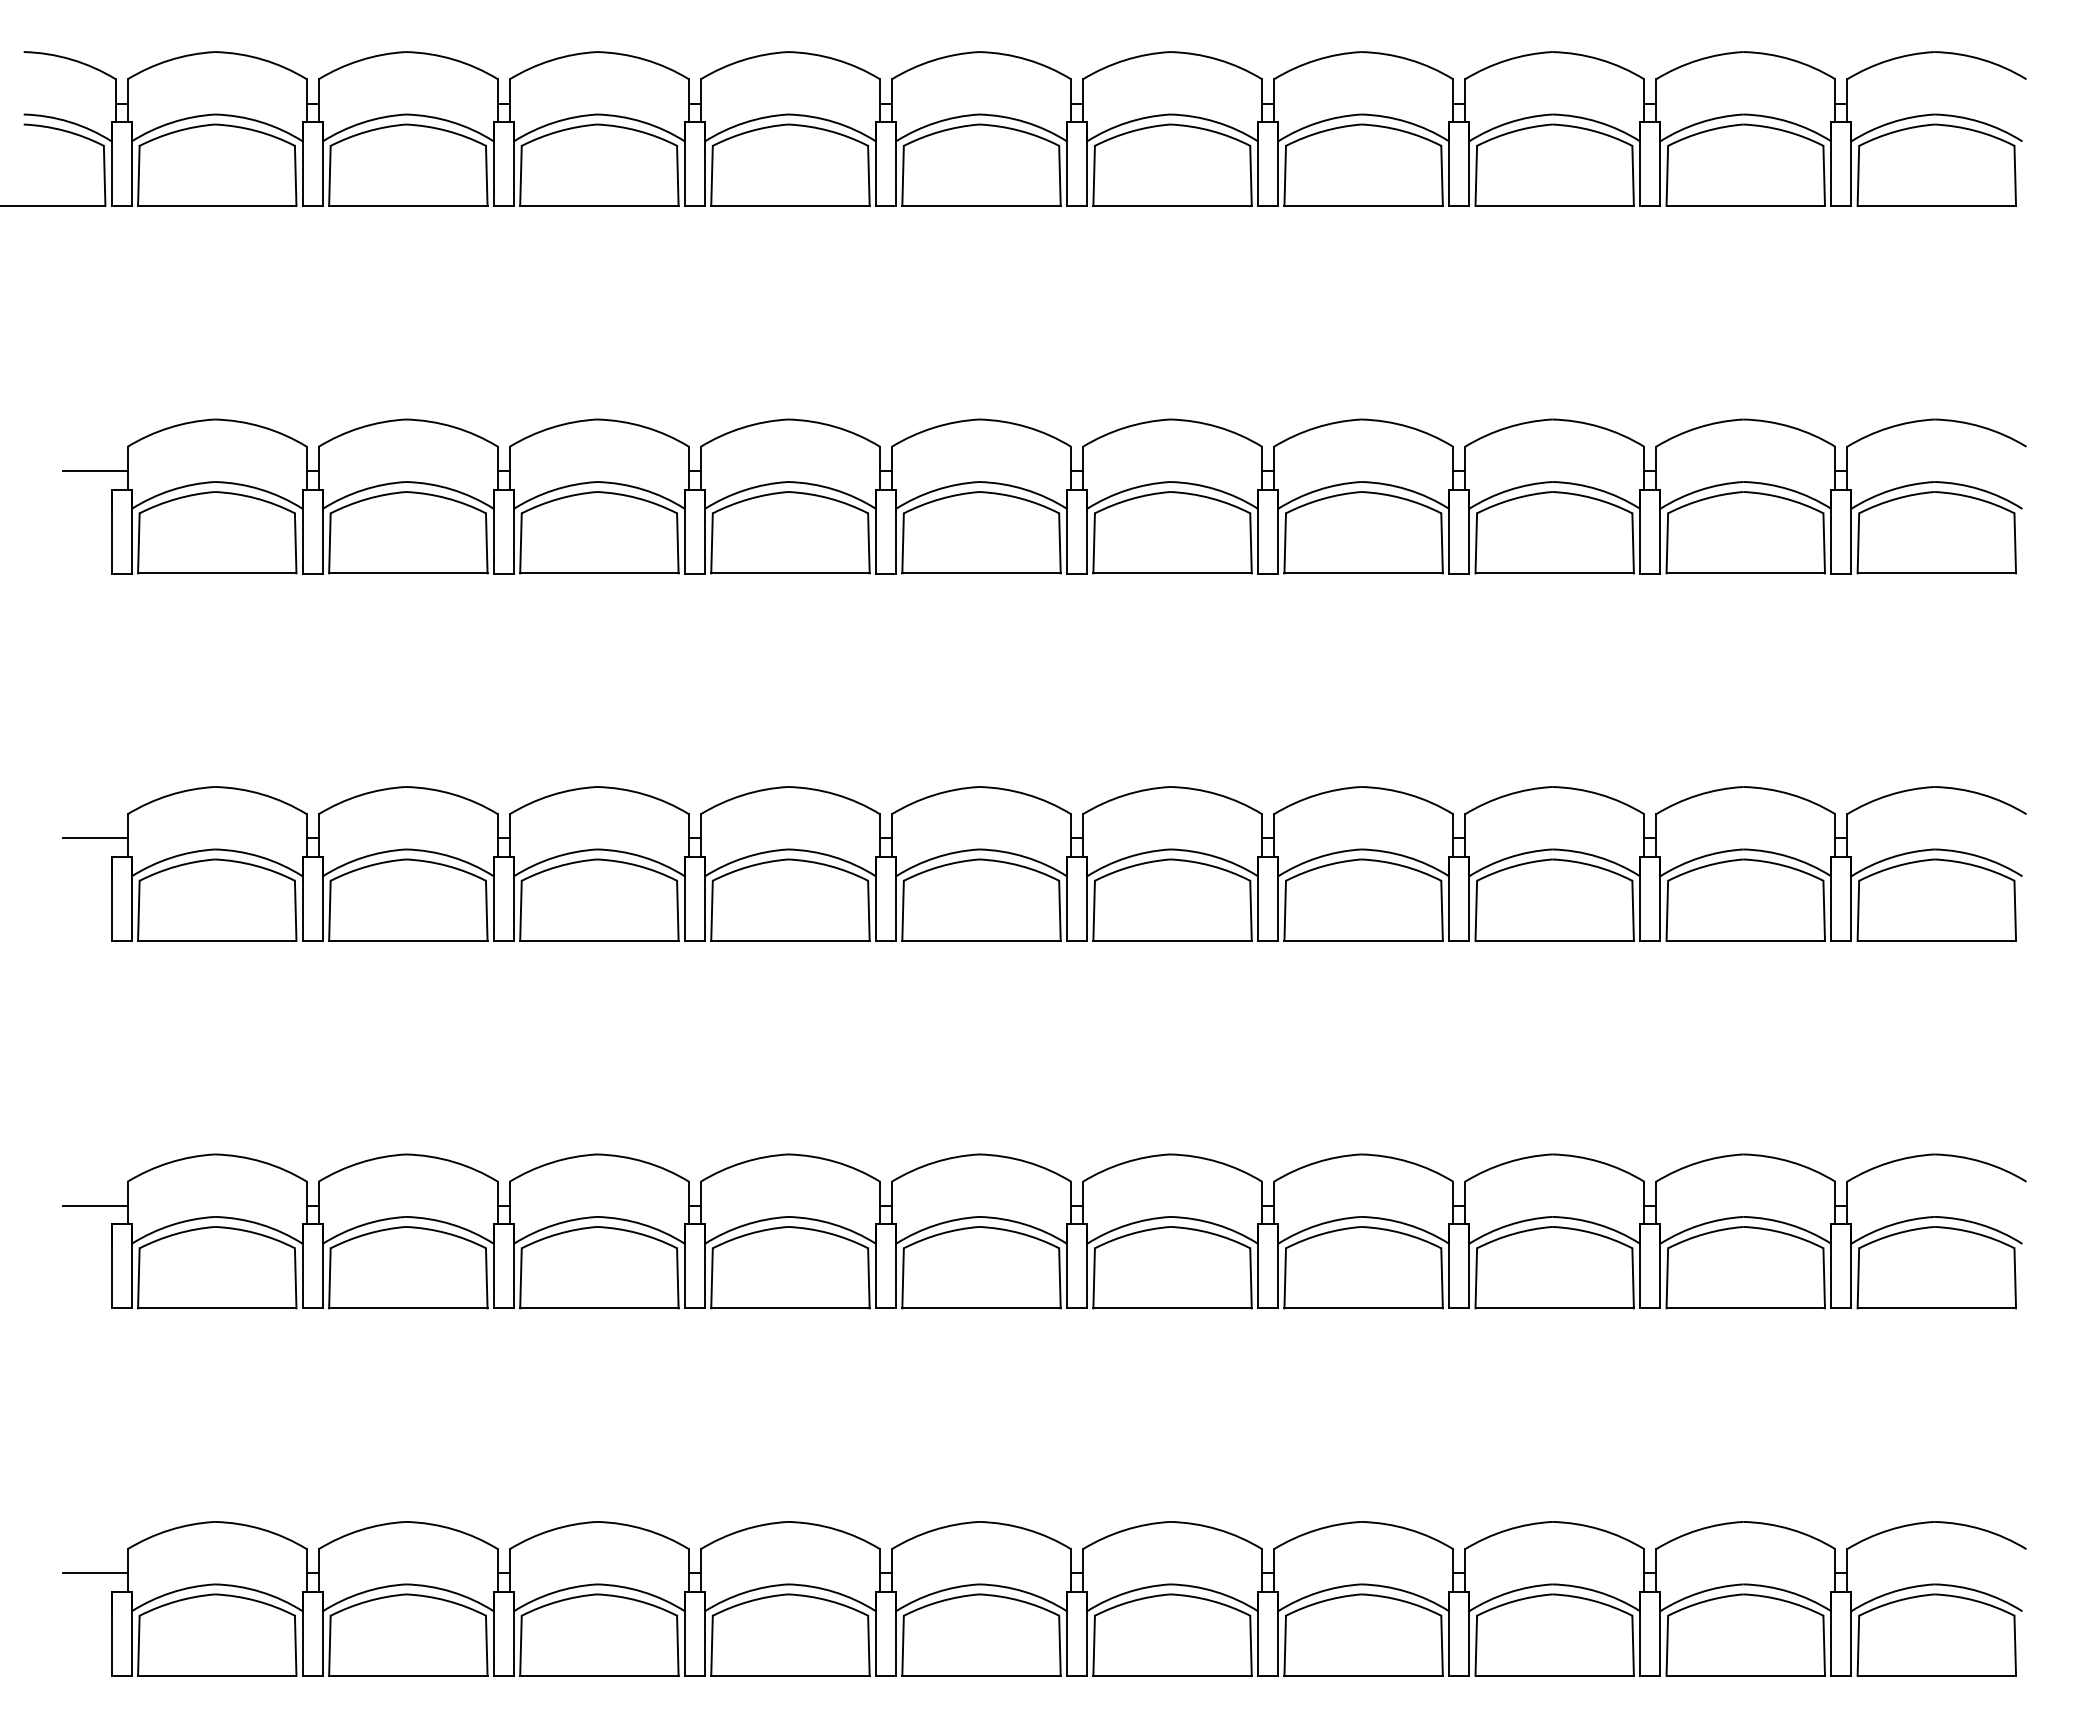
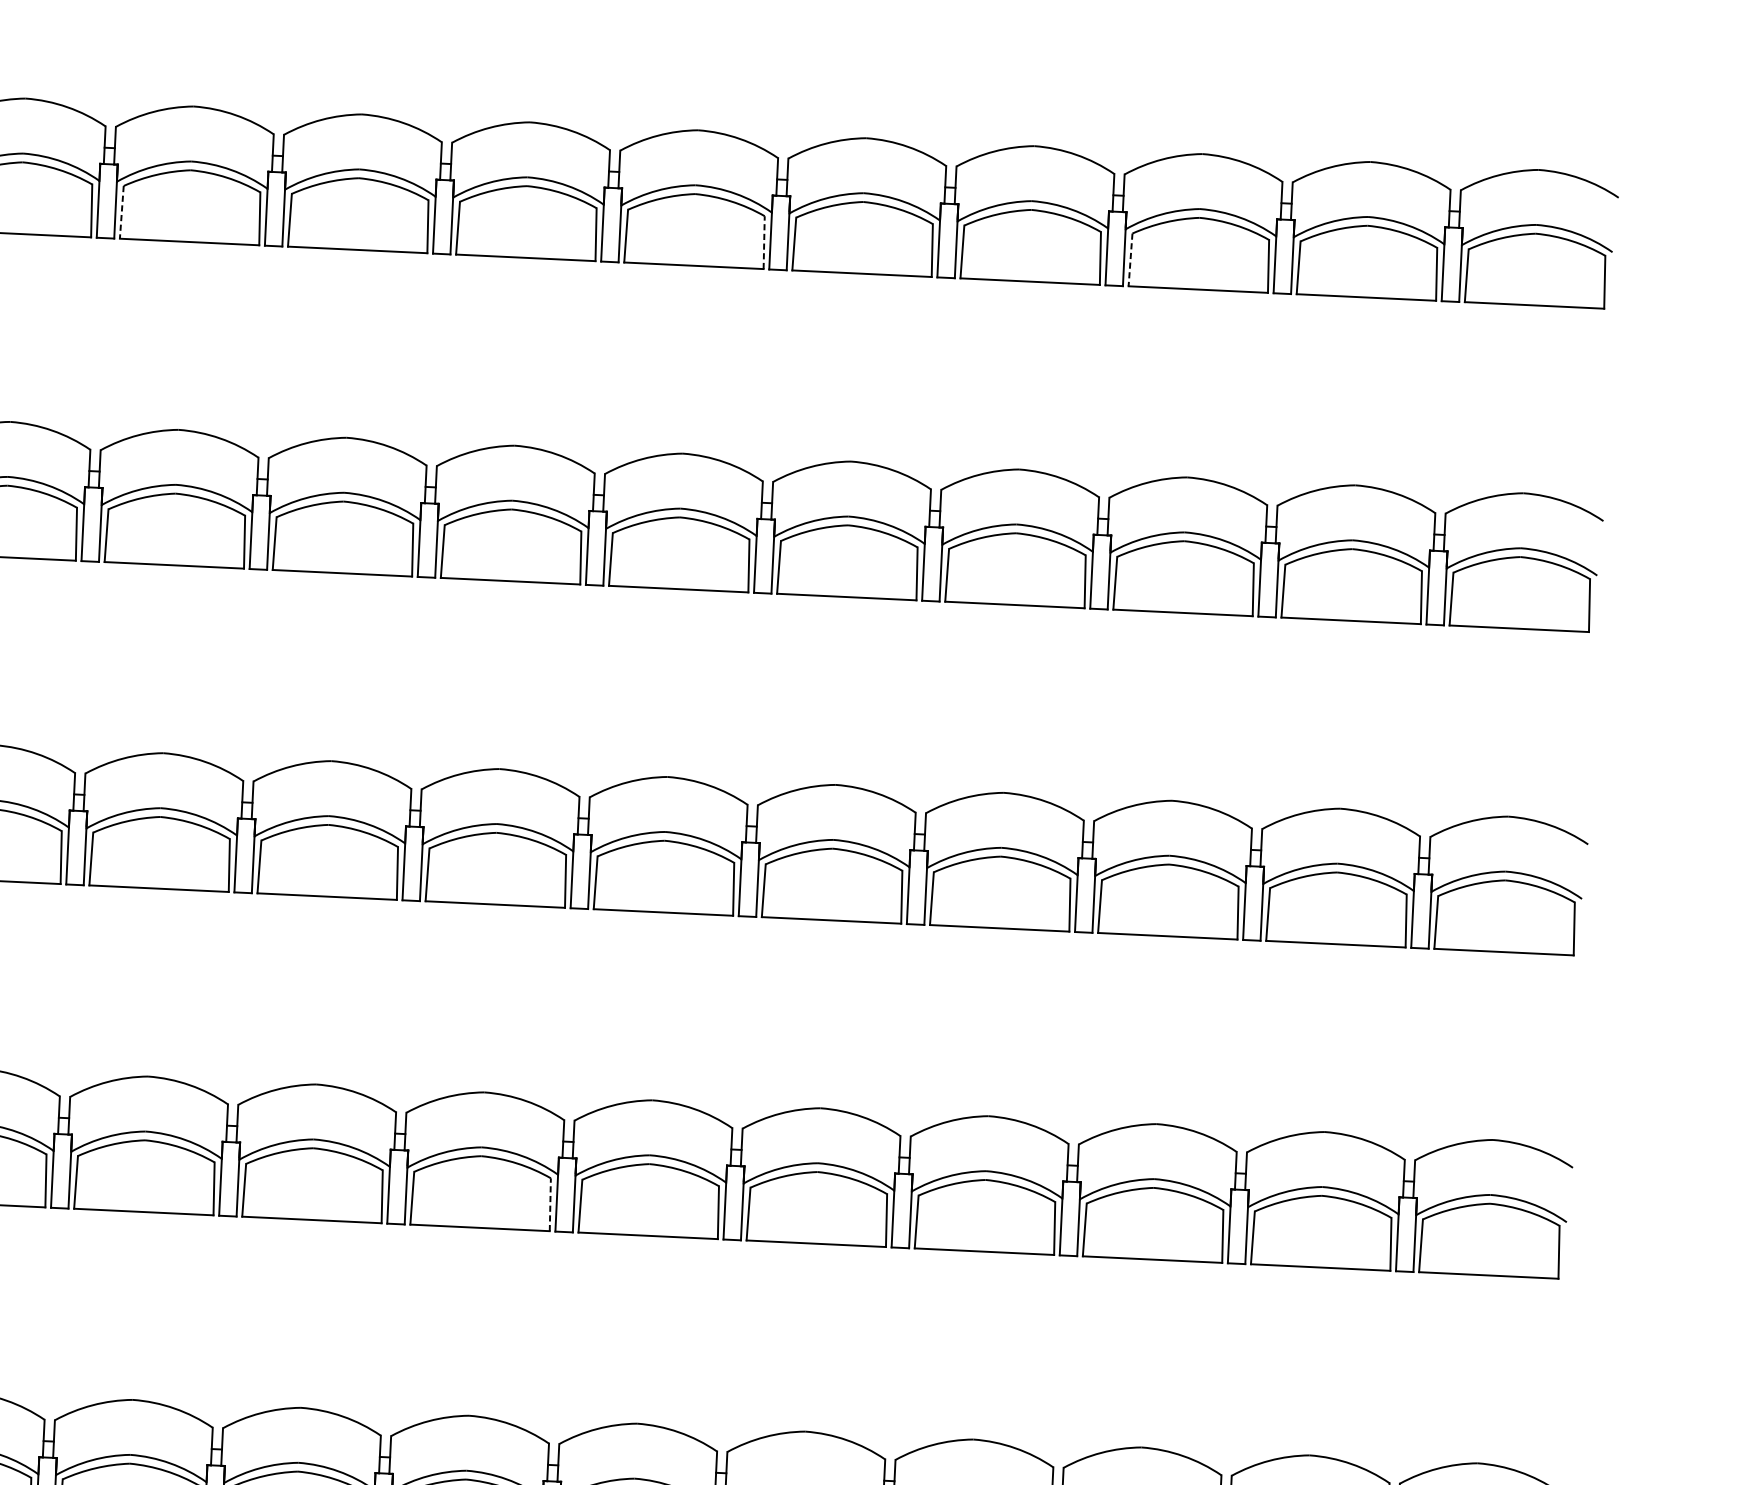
line: (1059, 175) -> (763, 242), solid -> dashed
line: (329, 176) -> (121, 212), solid -> dashed
line: (1476, 176) -> (1130, 260), solid -> dashed
line: (868, 1277) -> (550, 1204), solid -> dashed

